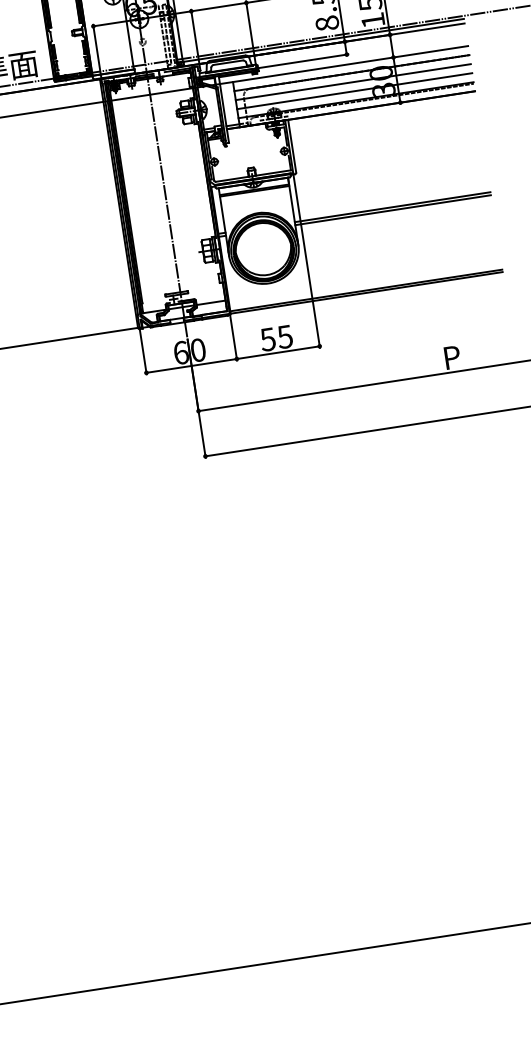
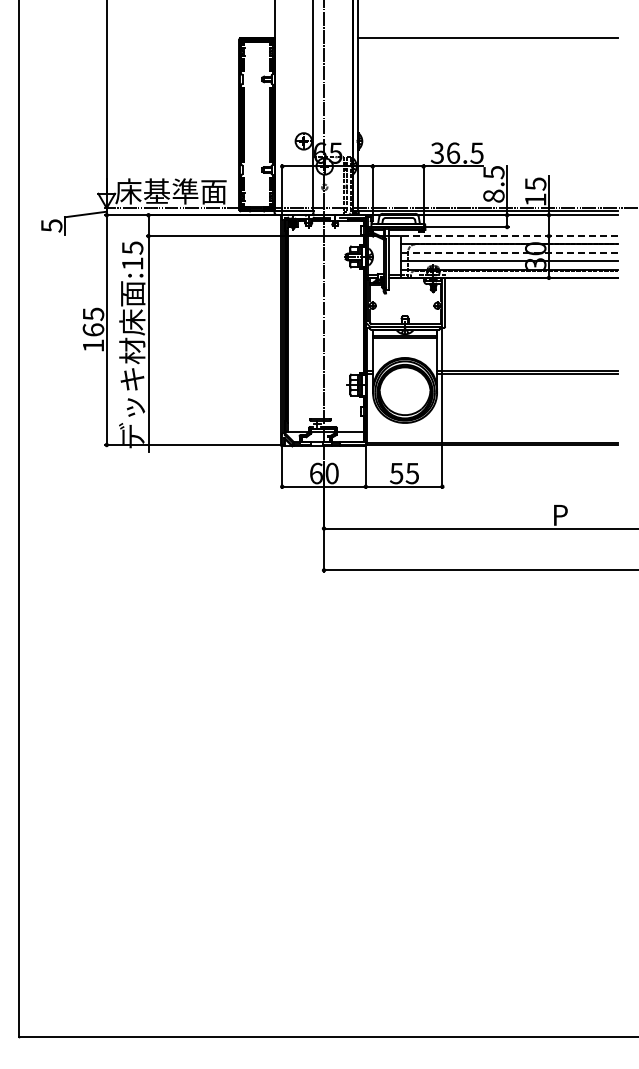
line: (350, 64) -> (509, 236), solid -> dashed
line: (353, 81) -> (509, 252), solid -> dashed

